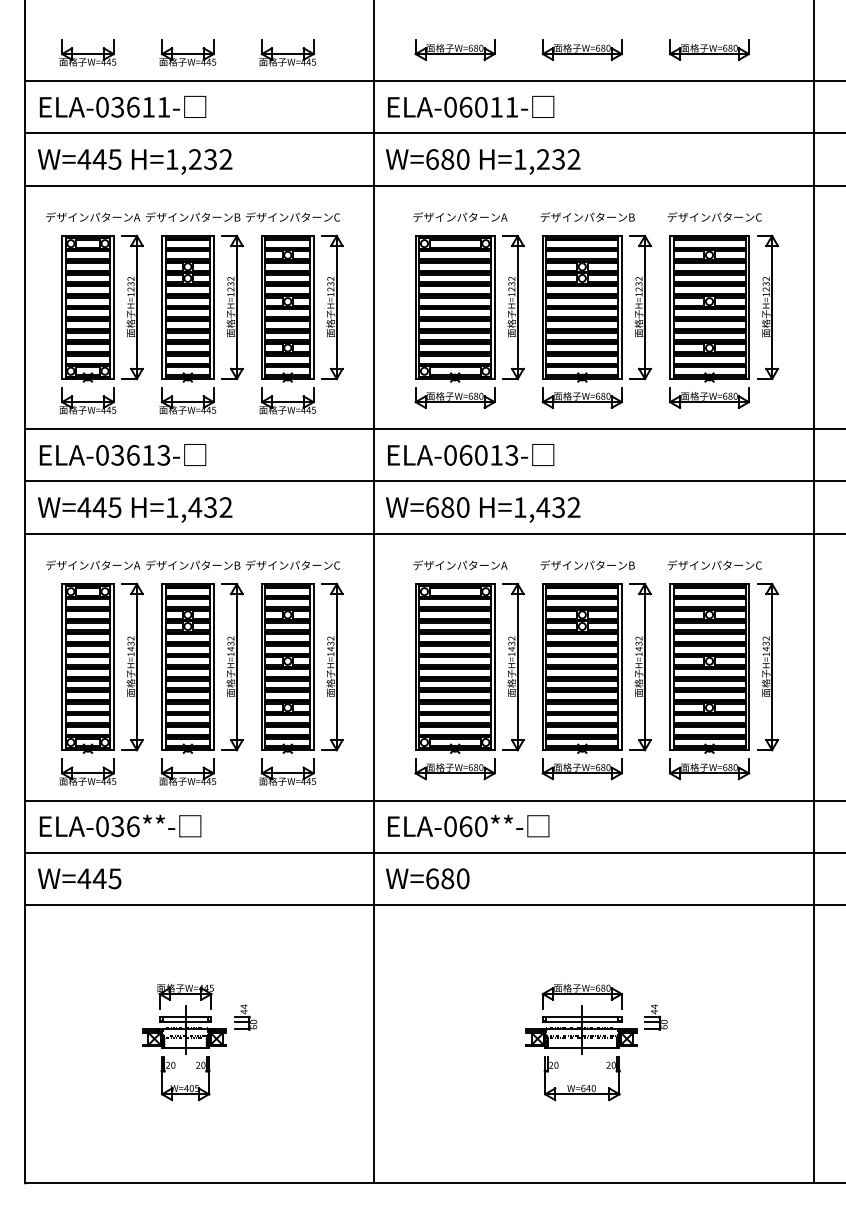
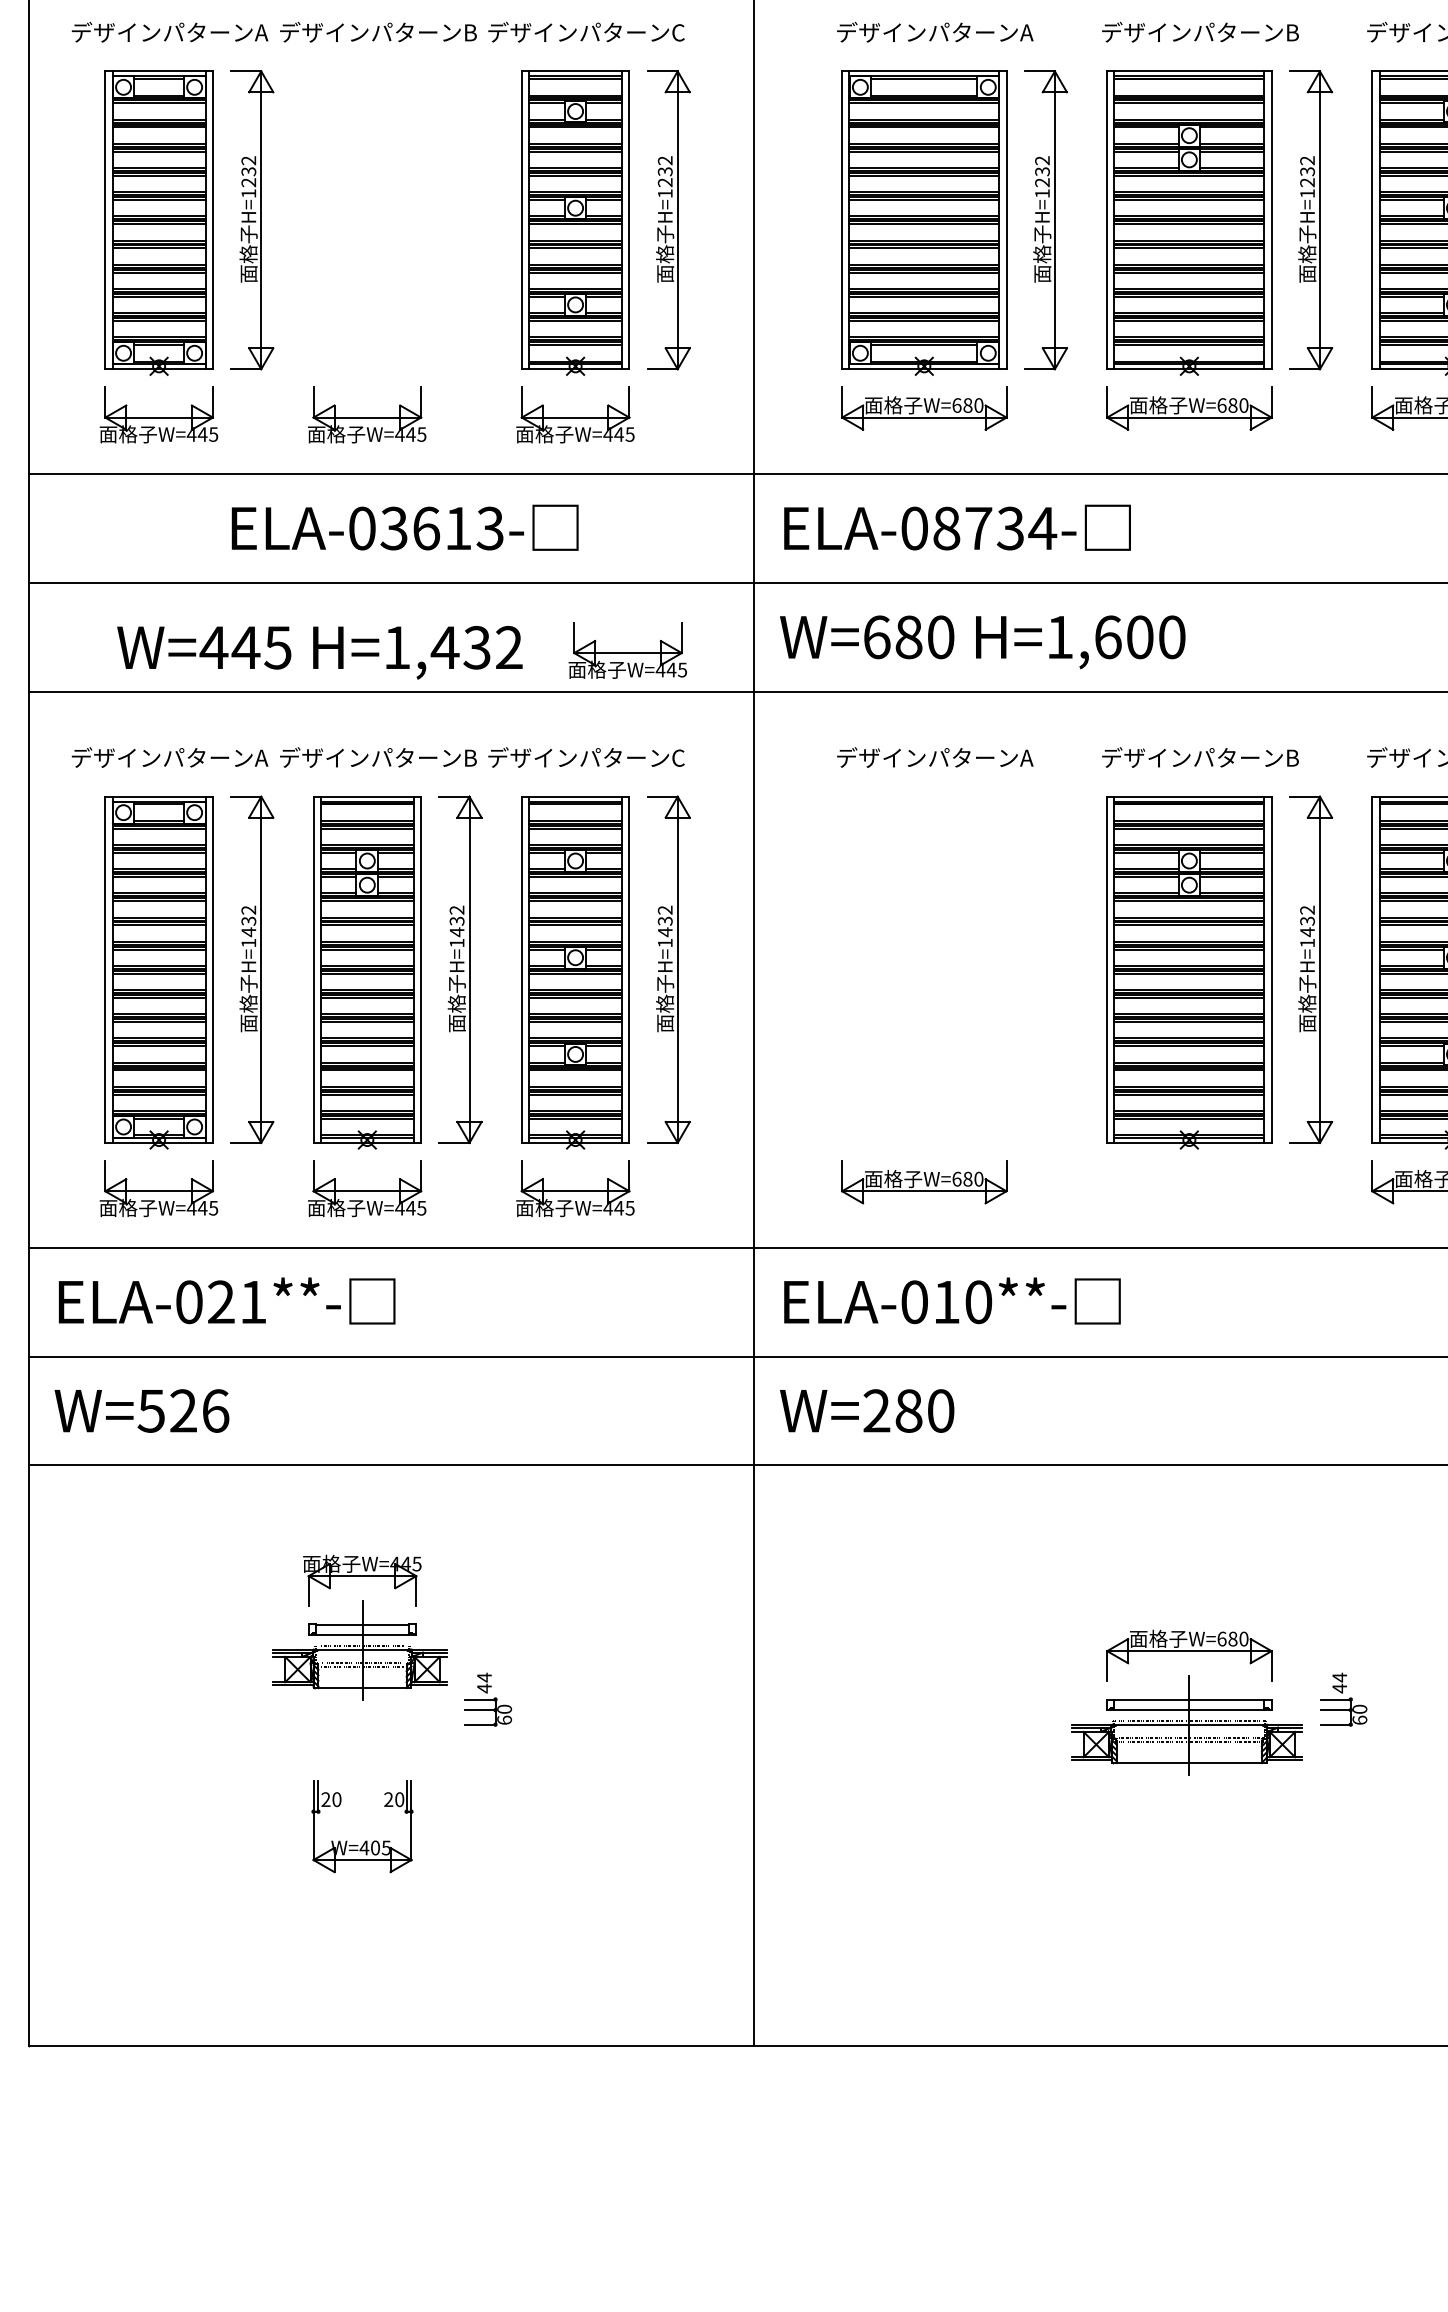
part: (202, 308) -> (397, 222), removed
text: (122, 454) -> (404, 526), moved
text: (488, 454) -> (993, 526), ELA-06013- -> ELA-08734-
text: (558, 507) -> (1139, 637), H=1,432 -> H=1,600
text: (135, 509) -> (320, 651), moved
part: (312, 513) -> (627, 649), added
part: (469, 668) -> (954, 972), removed
part: (581, 769) -> (1187, 1183), removed
text: (125, 826) -> (237, 1301), ELA-036**- -> ELA-021**-
text: (465, 826) -> (945, 1301), ELA-060**- -> ELA-010**-
text: (99, 878) -> (183, 1410), W=445 -> W=526
text: (432, 878) -> (877, 1410), W=680 -> W=280
part: (184, 1018) -> (360, 1627), moved
part: (582, 1085) -> (1189, 1841), removed

